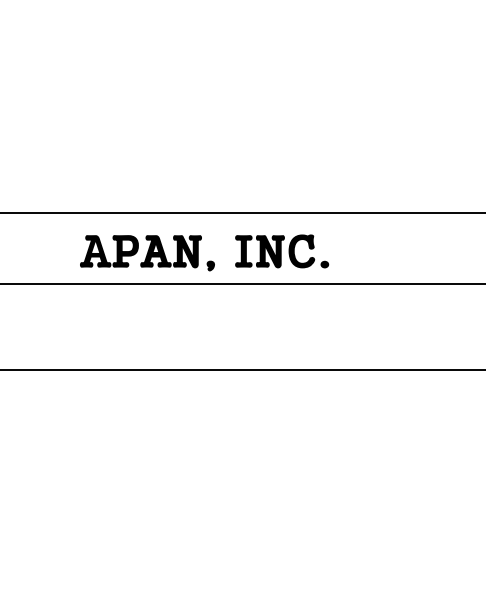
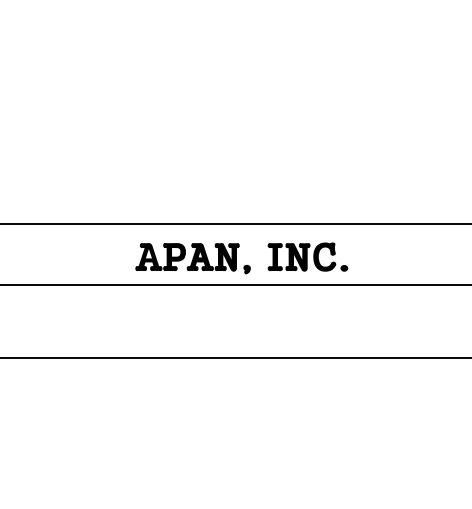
part: (204, 253) -> (241, 258), moved

